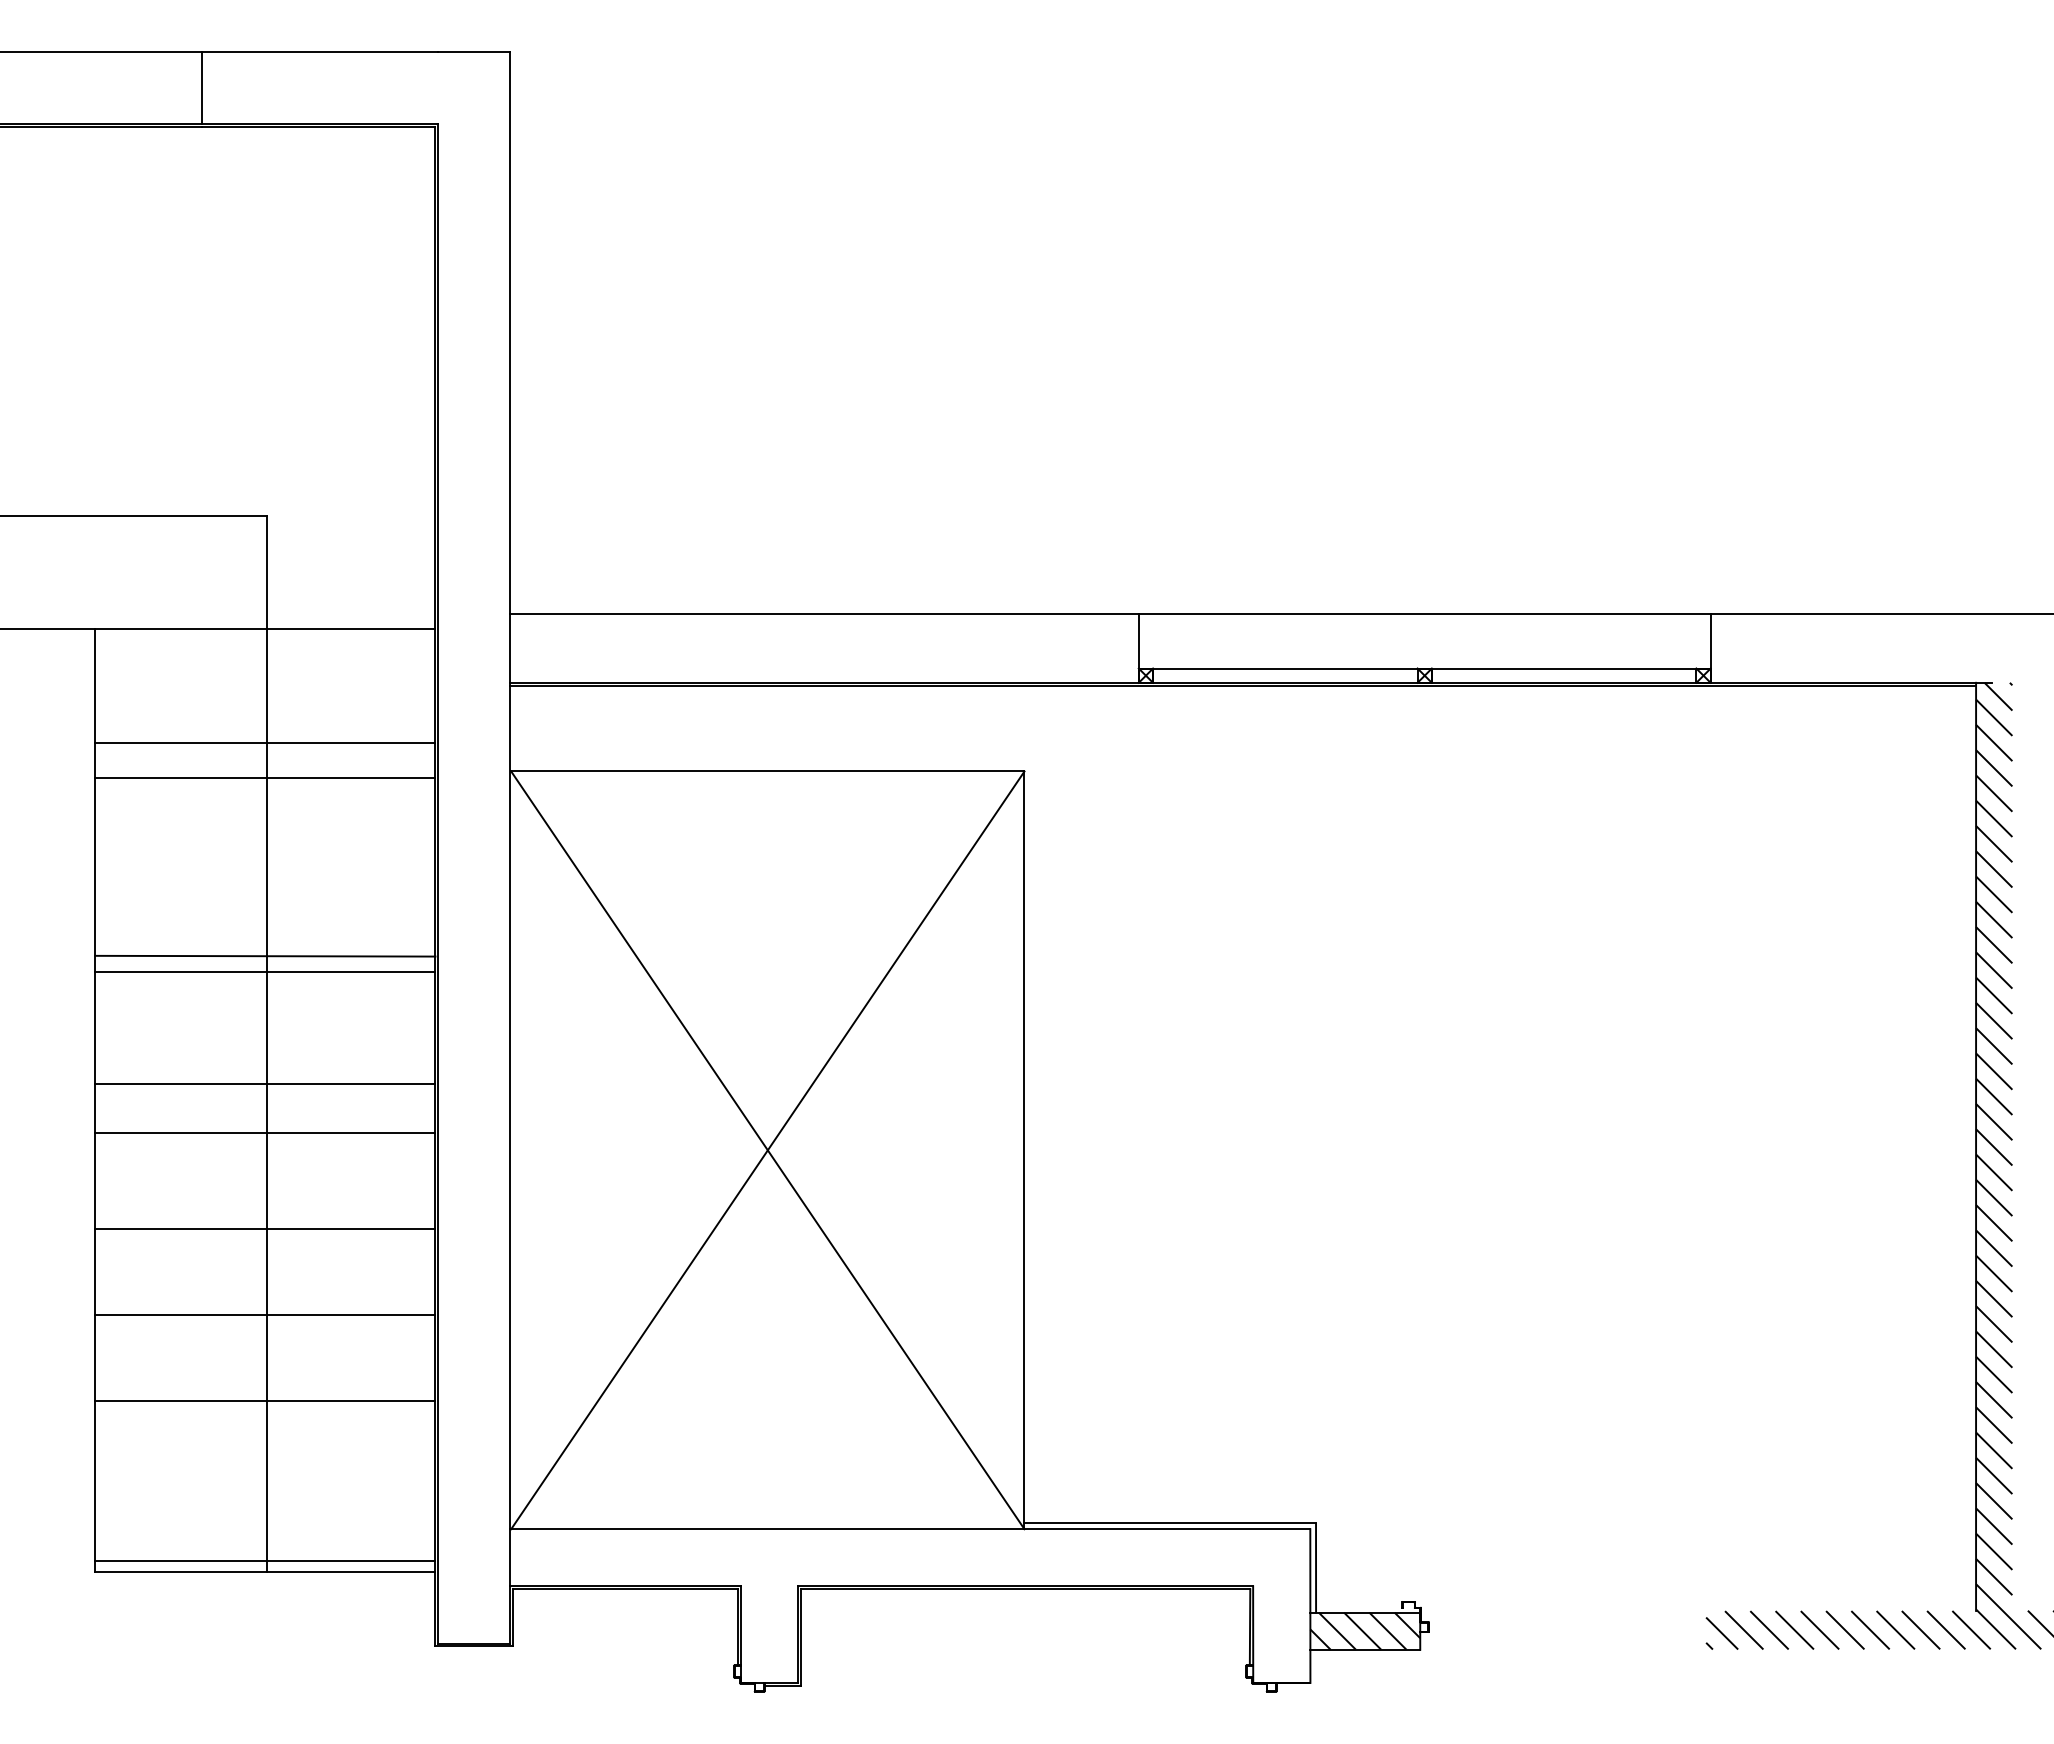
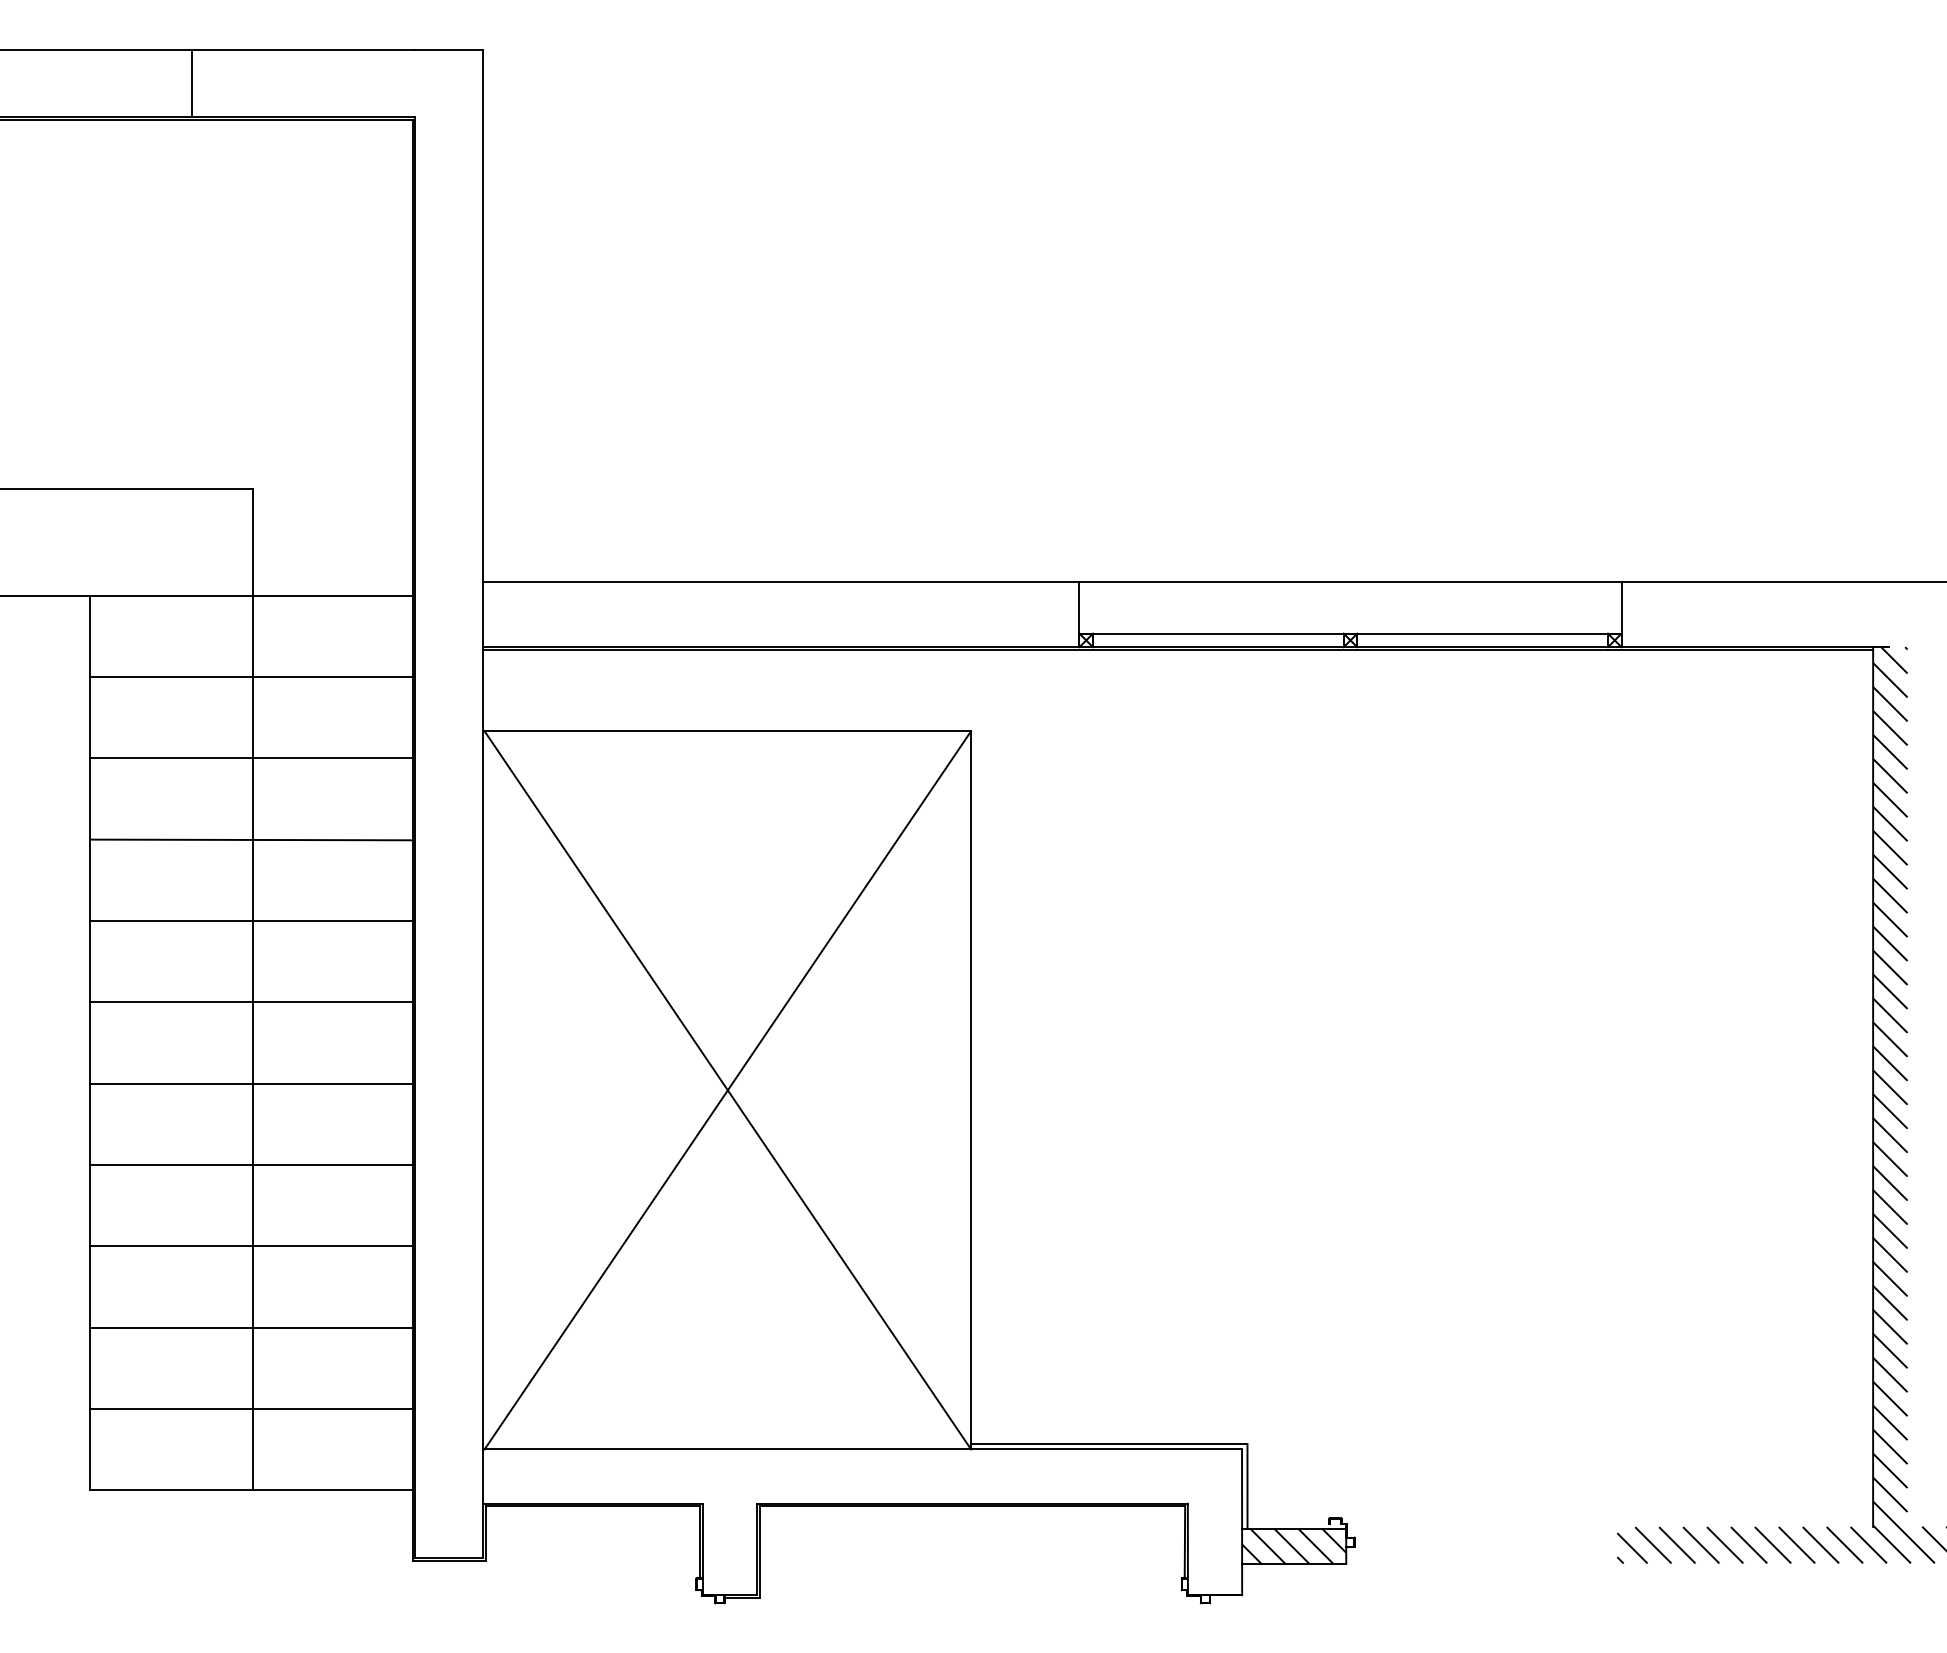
line: (265, 743) -> (251, 758), moved
line: (265, 778) -> (251, 677), moved
line: (265, 955) -> (251, 839), moved
line: (265, 1084) -> (251, 1083), moved
line: (265, 1133) -> (251, 1002), moved
line: (265, 1561) -> (251, 1408), moved

